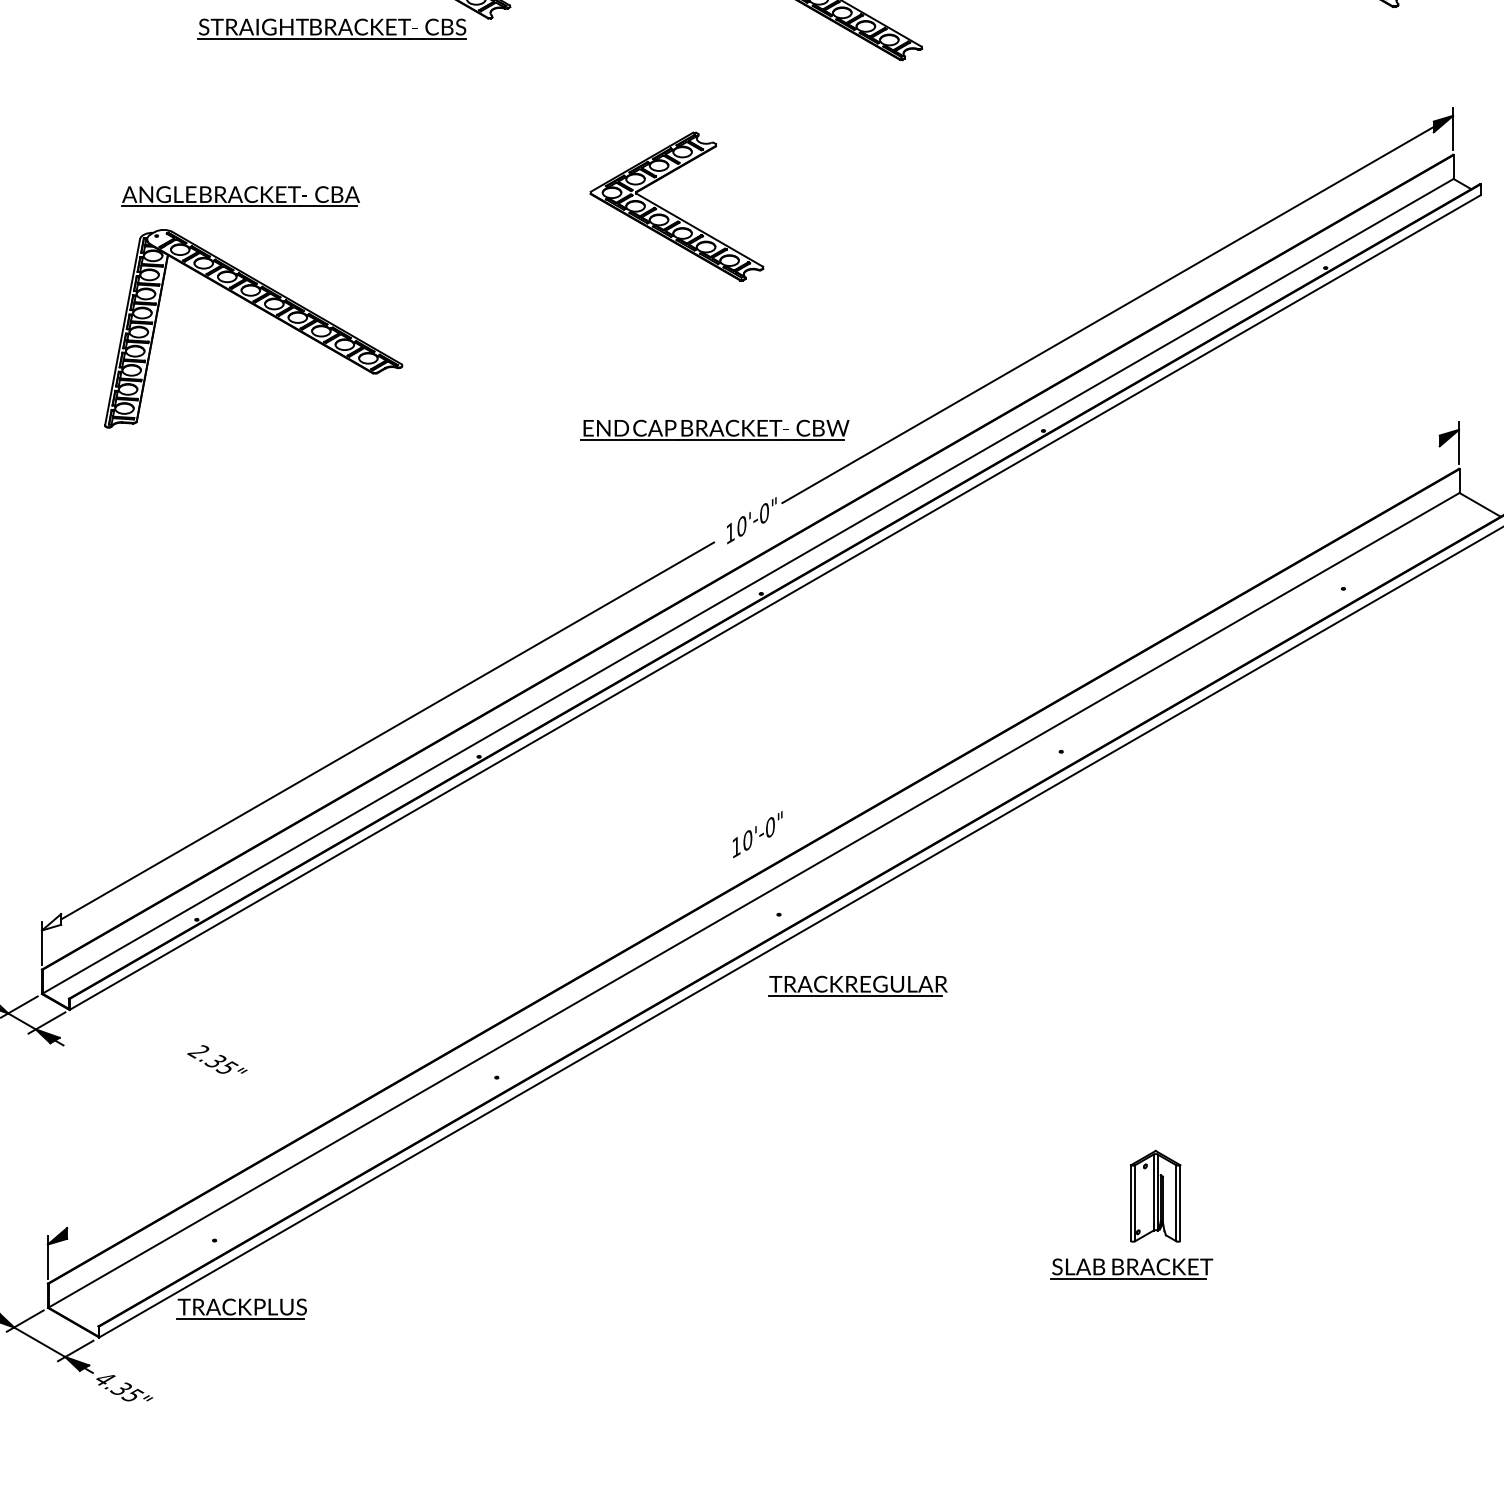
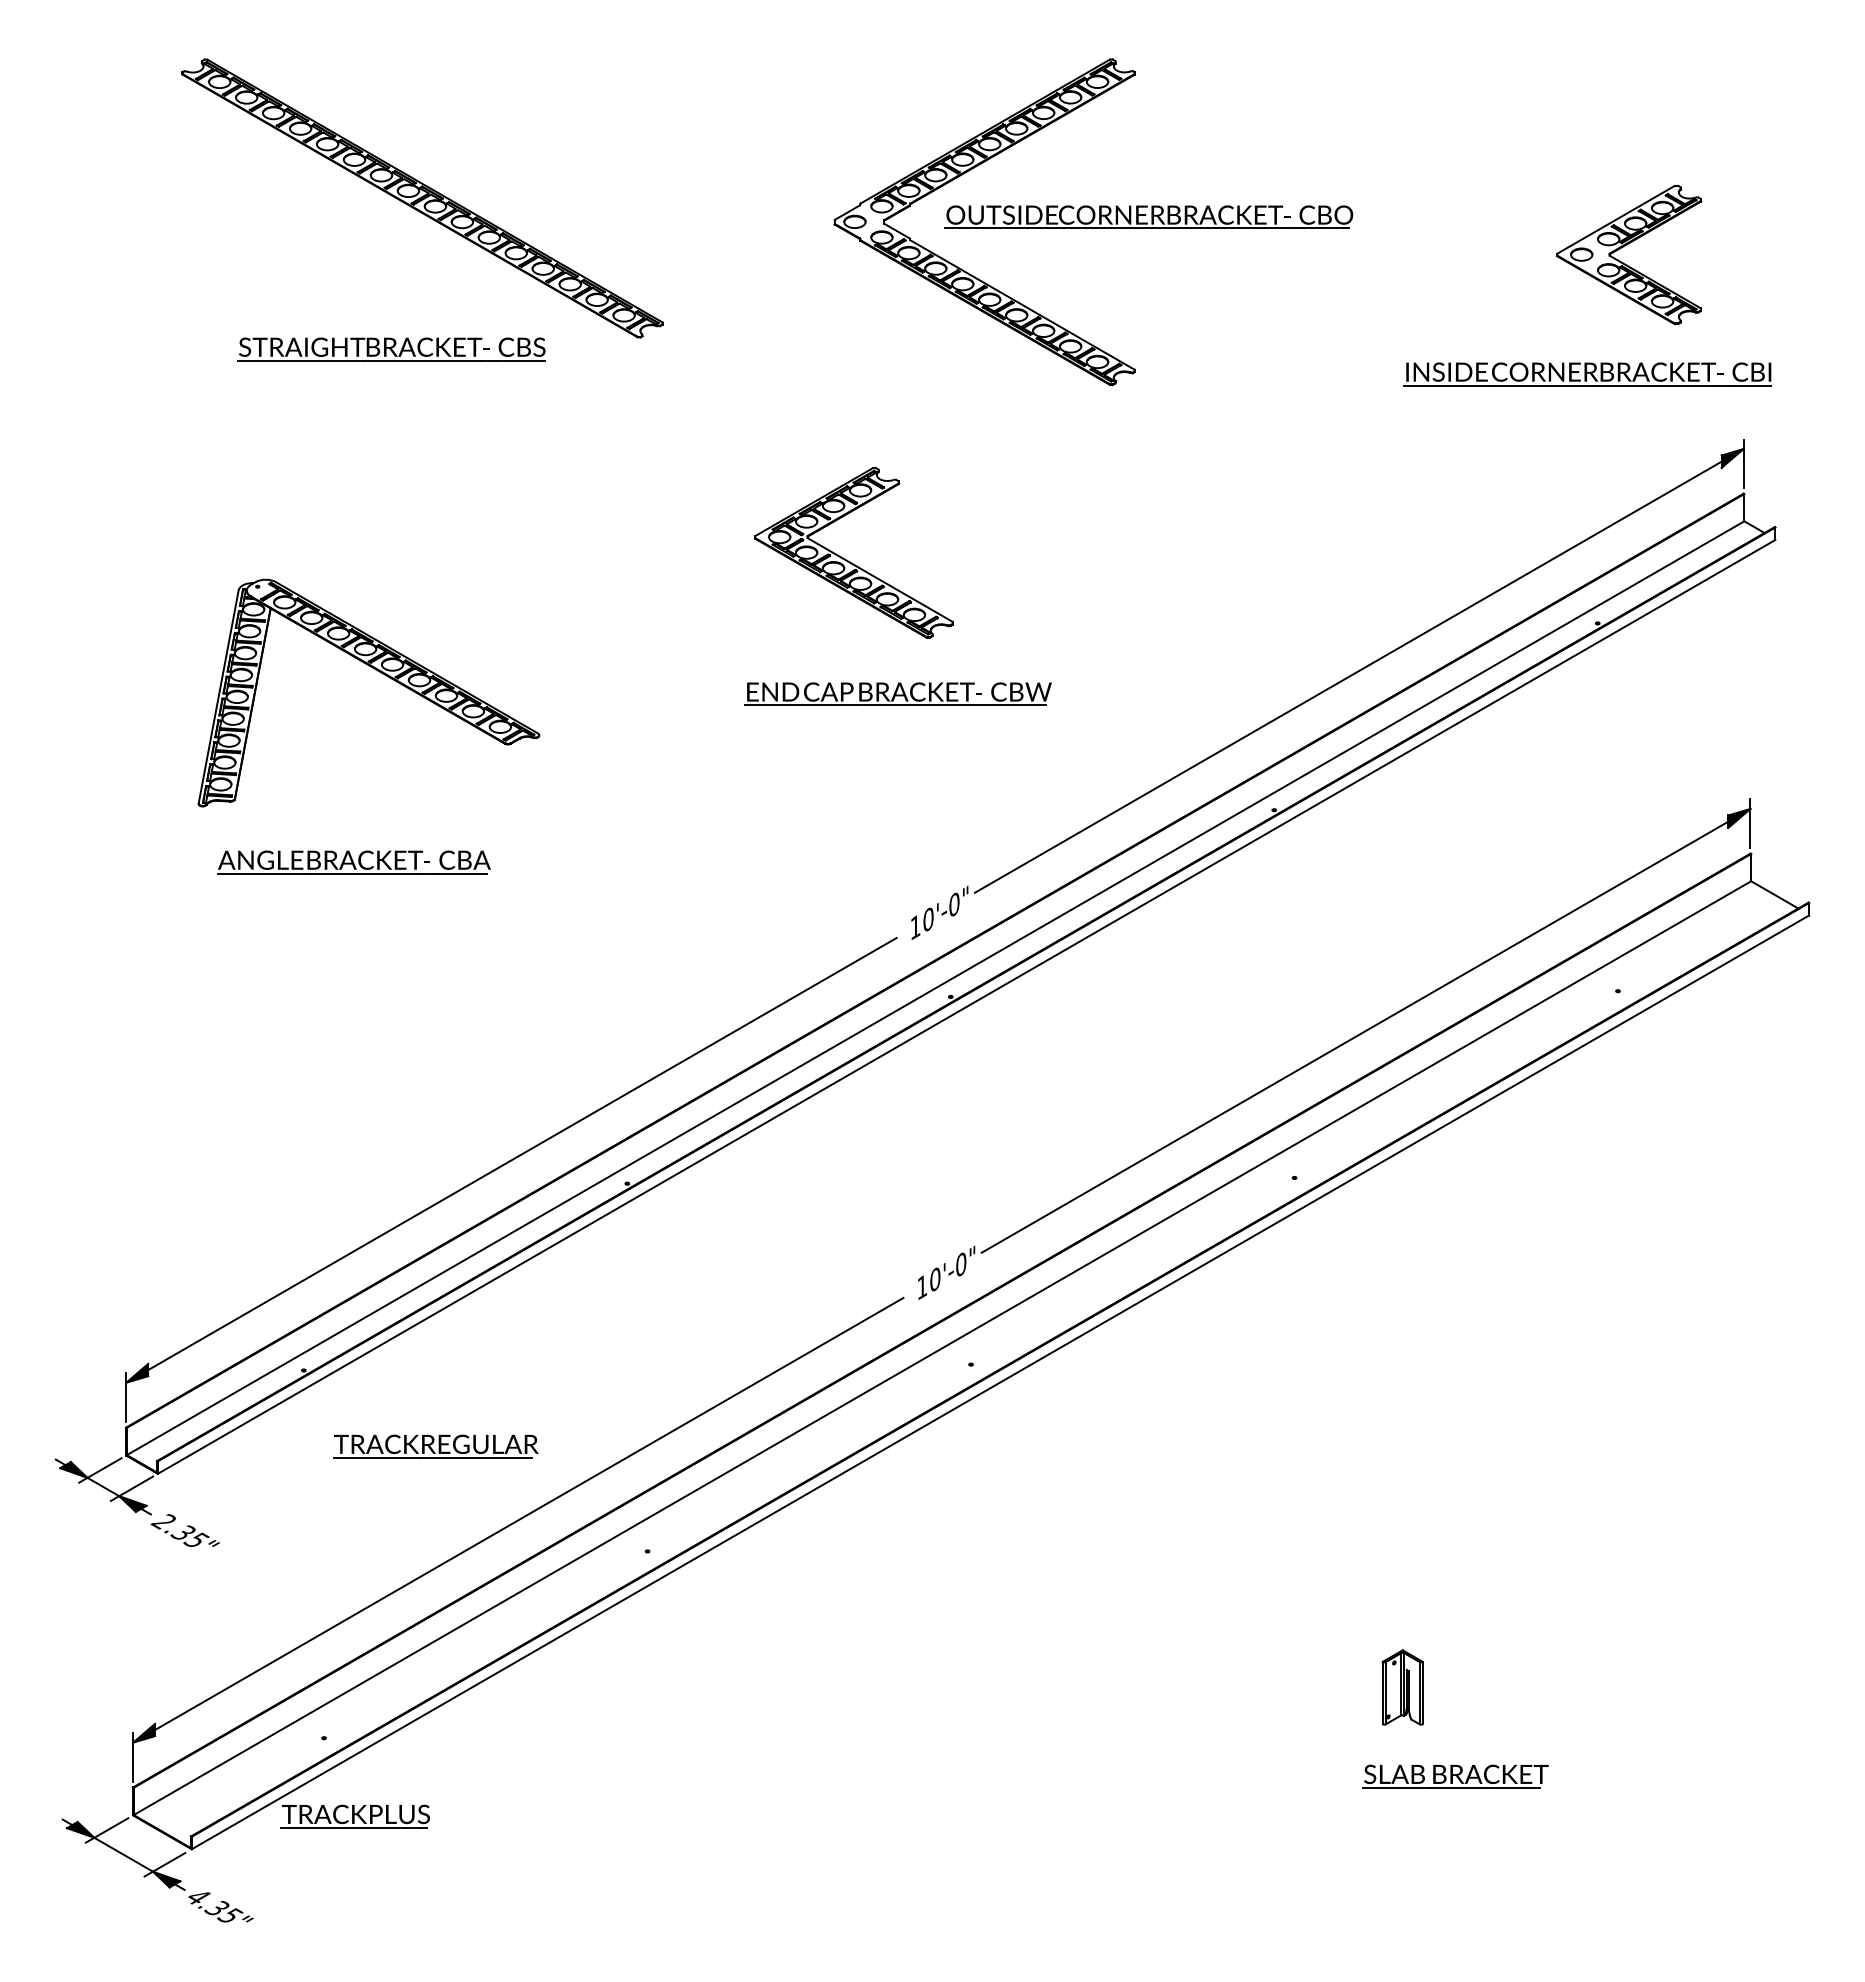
part: (331, 29) -> (391, 349), moved
part: (1316, 50) -> (1587, 374), added
part: (240, 196) -> (353, 862), moved
part: (714, 429) -> (897, 693), moved
line: (1113, 628) -> (1354, 1036), added
fill: (51, 921) -> (137, 1372), added
part: (857, 986) -> (435, 1446), moved
line: (393, 1044) -> (529, 1513), added
text: (216, 1059) -> (184, 1530), moved
part: (1155, 1196) -> (1402, 1687), size x0.71
part: (1131, 1268) -> (1455, 1776), moved

